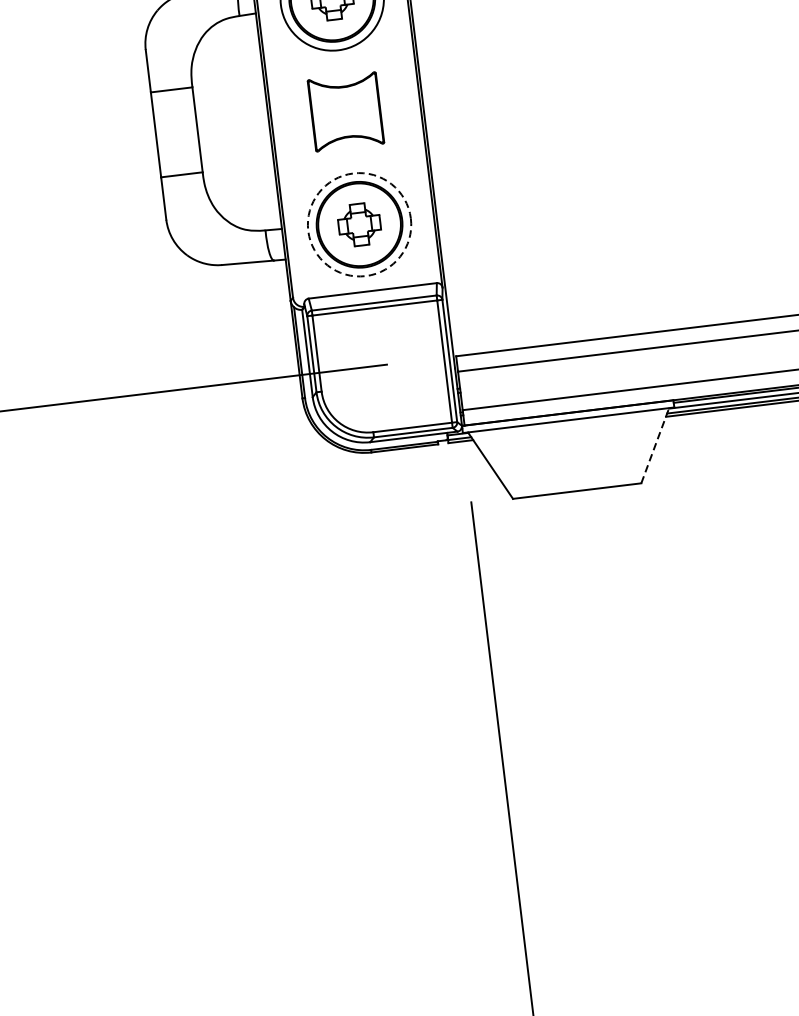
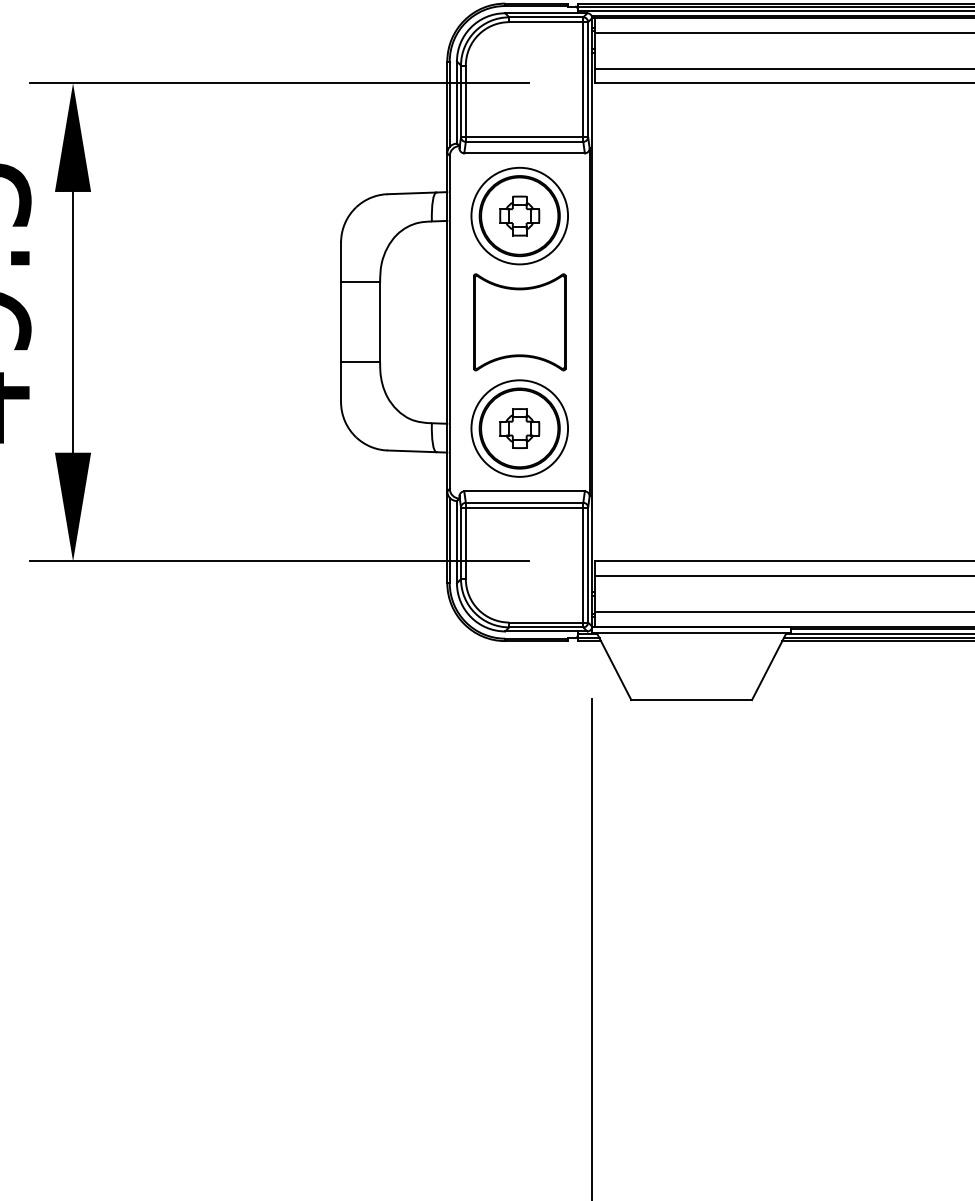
part: (345, 112) -> (519, 322), size x1.43
circle: (359, 224) -> (519, 428), dashed -> solid
line: (655, 445) -> (769, 666), dashed -> solid

